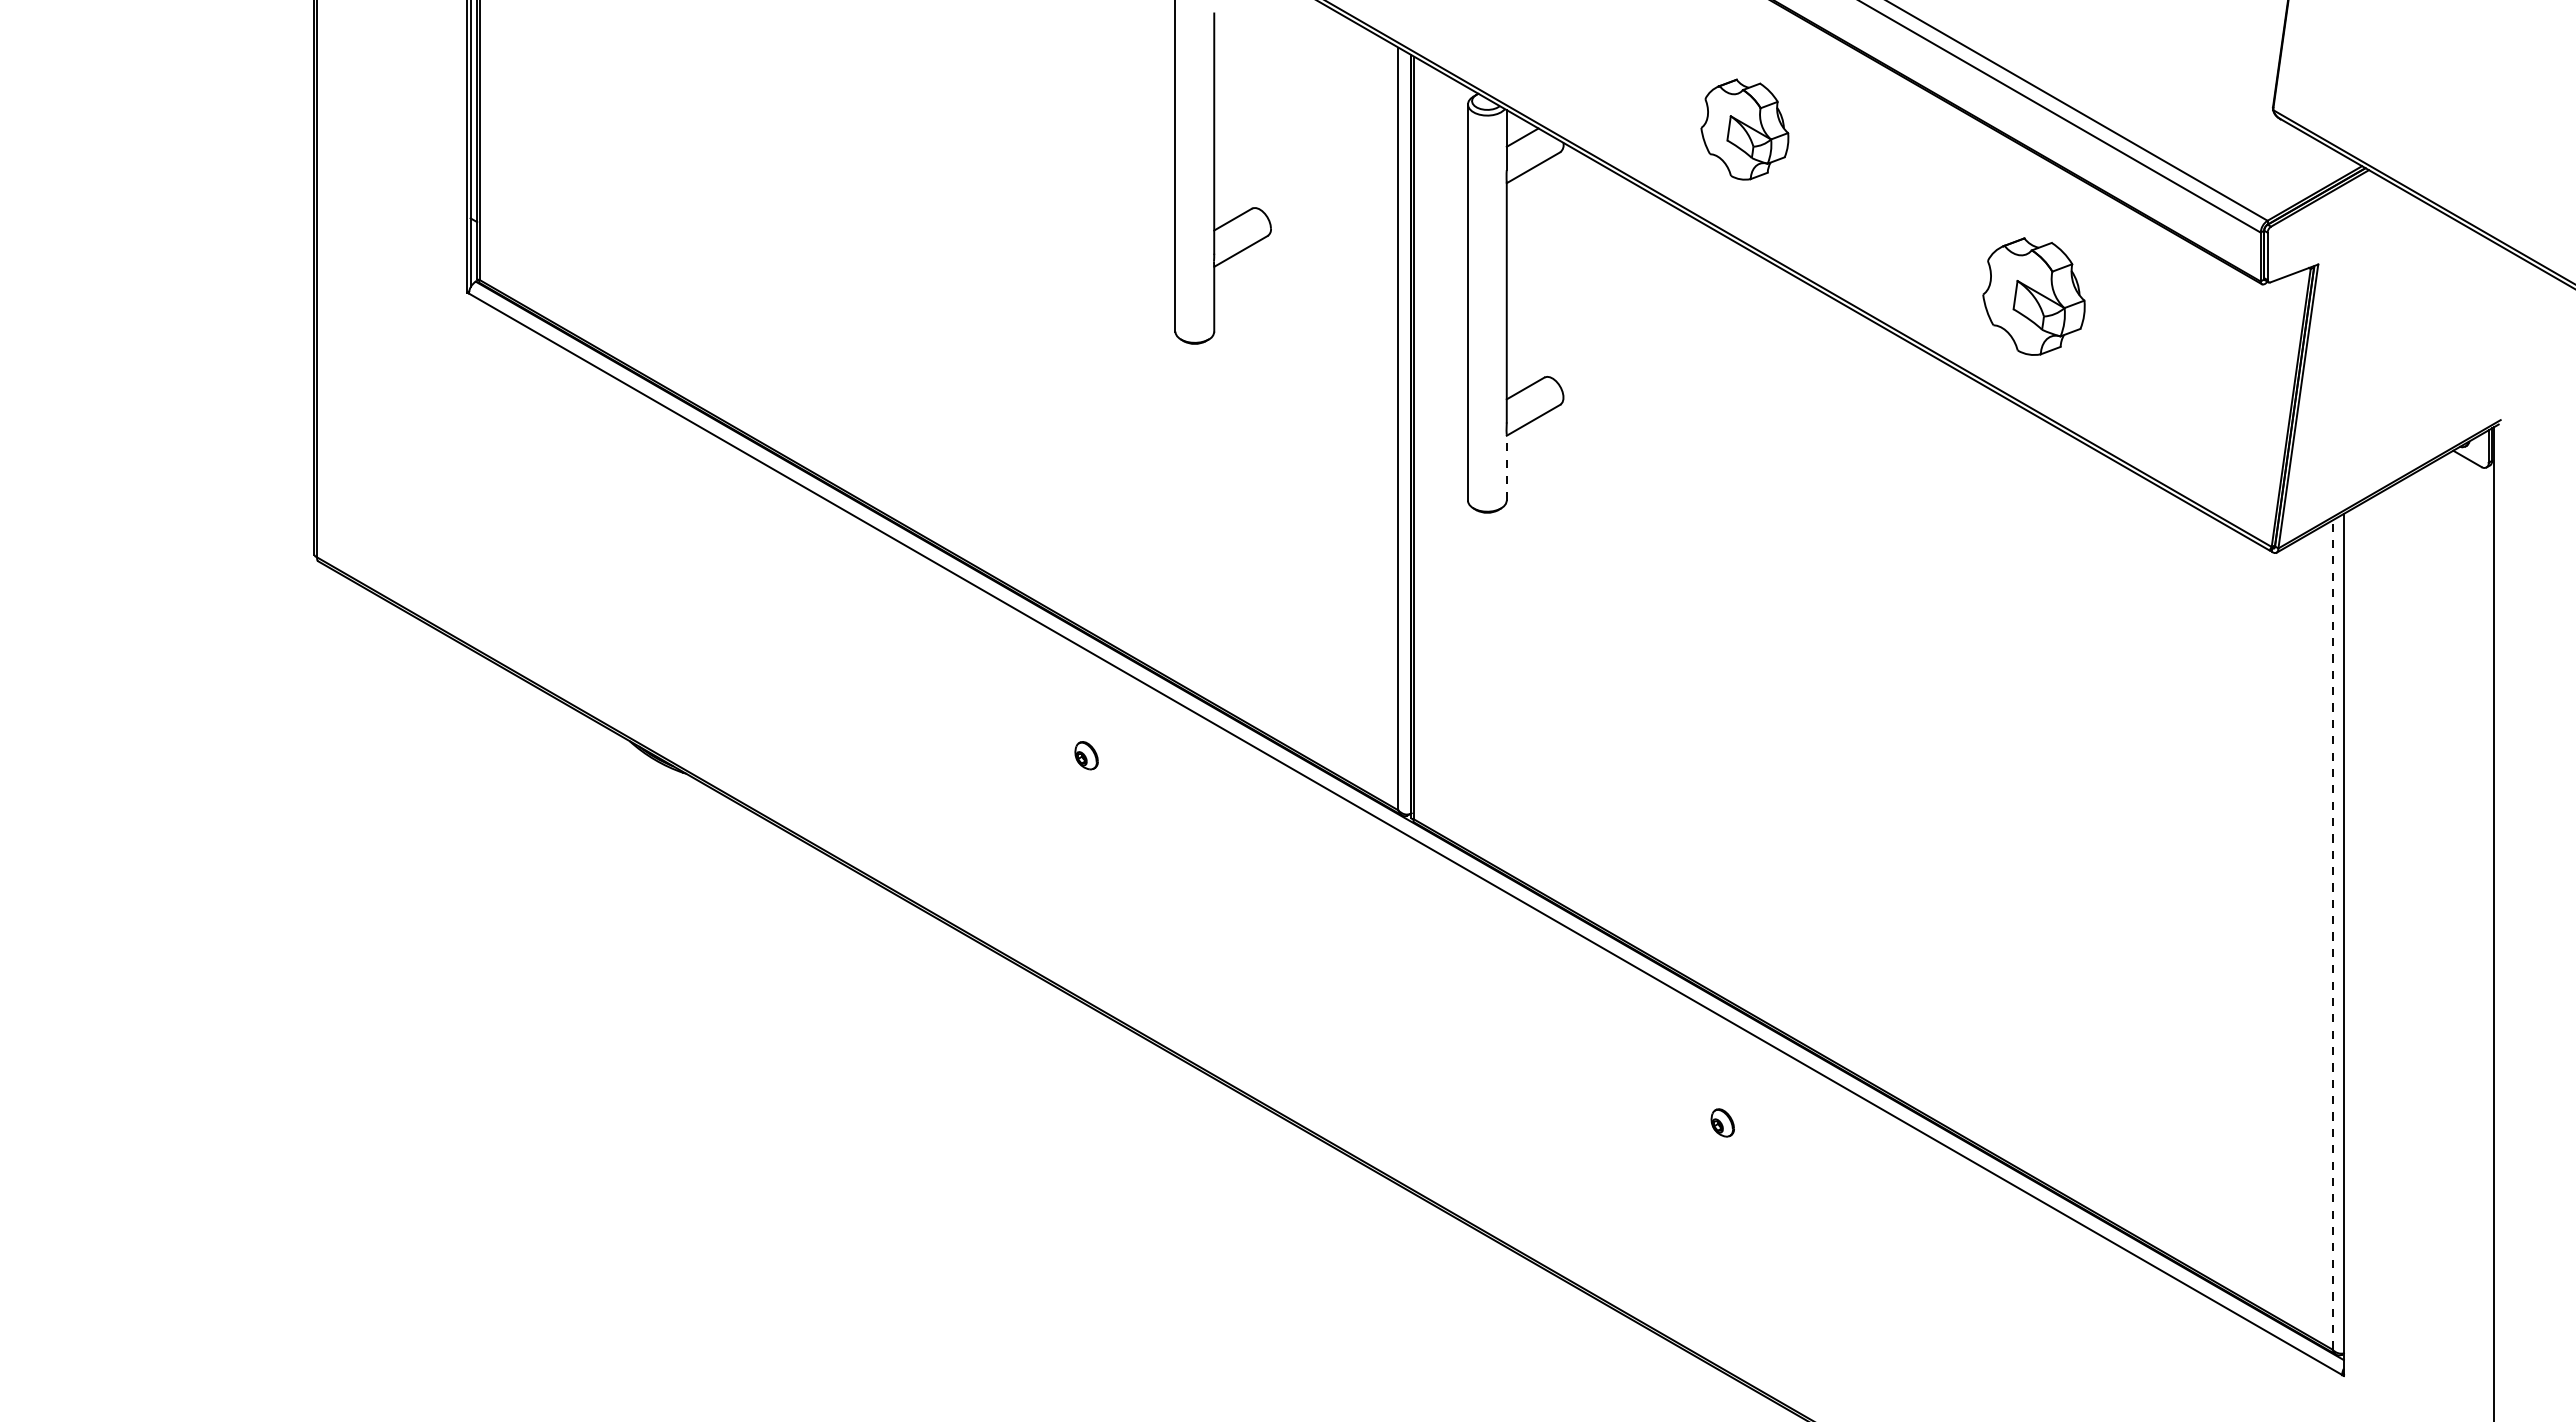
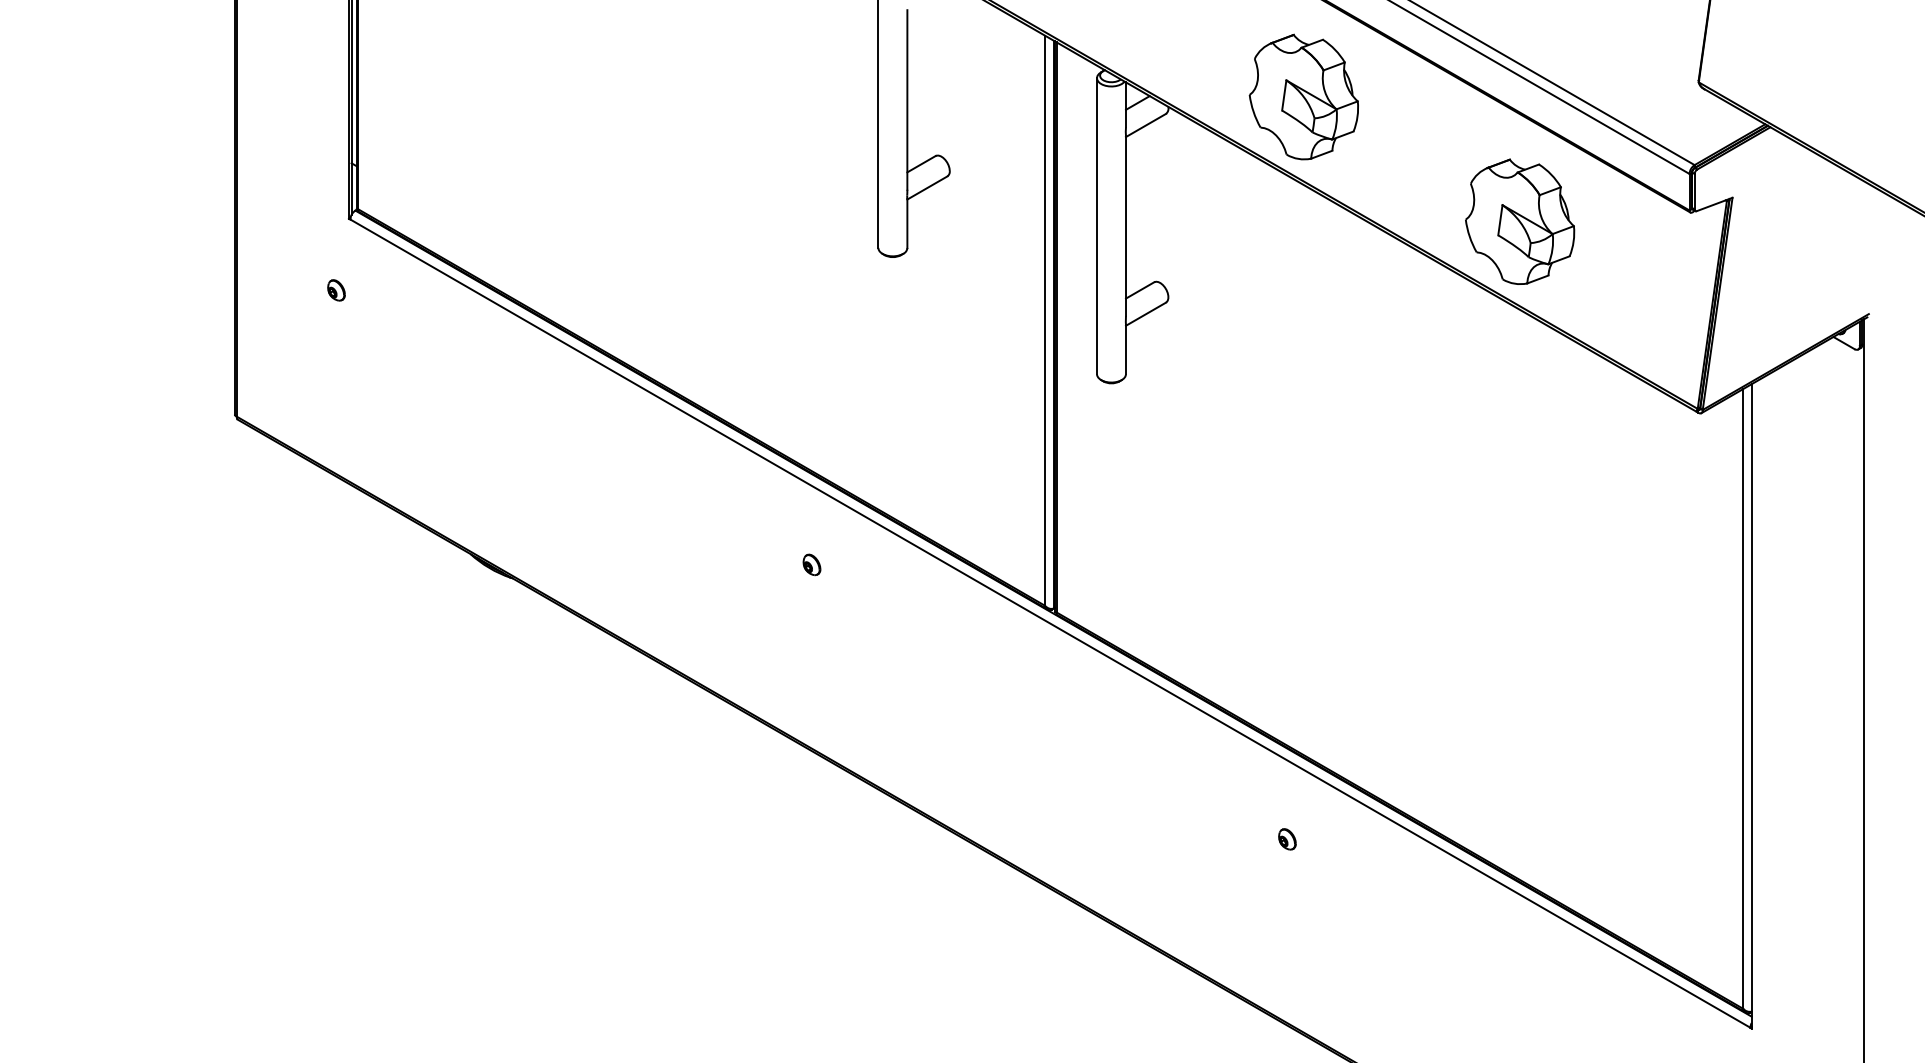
part: (1744, 129) -> (1303, 96), size x1.67
part: (2033, 296) -> (1519, 221), size x1.43
part: (450, 388) -> (336, 290), added
line: (1506, 467) -> (1125, 349), dashed -> solid
line: (2332, 935) -> (1743, 699), dashed -> solid

